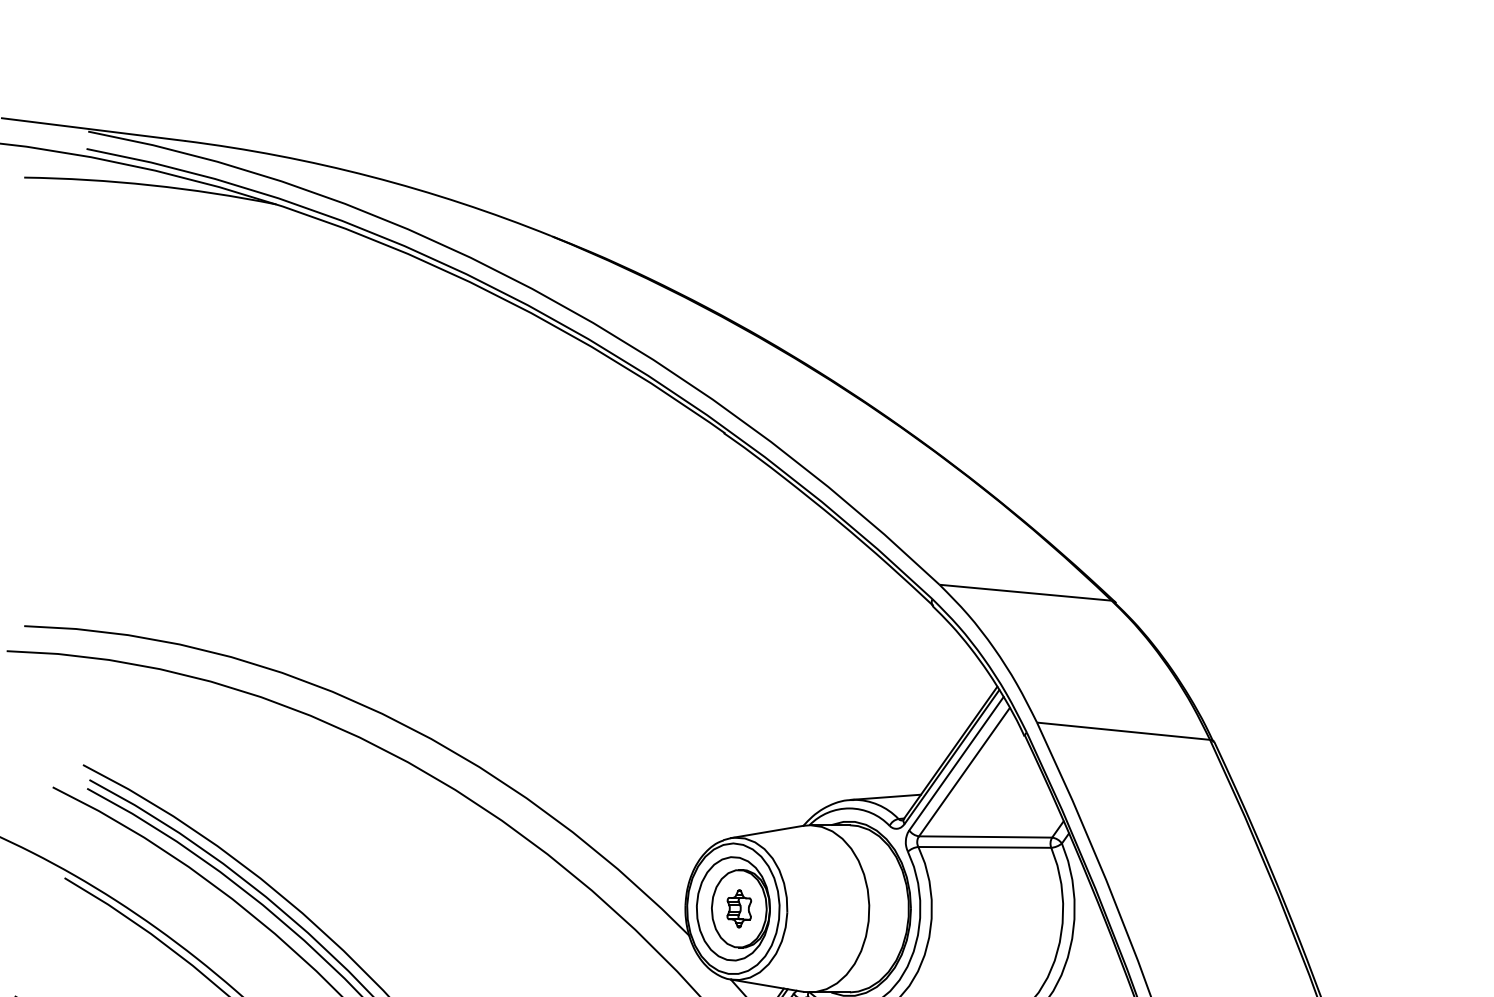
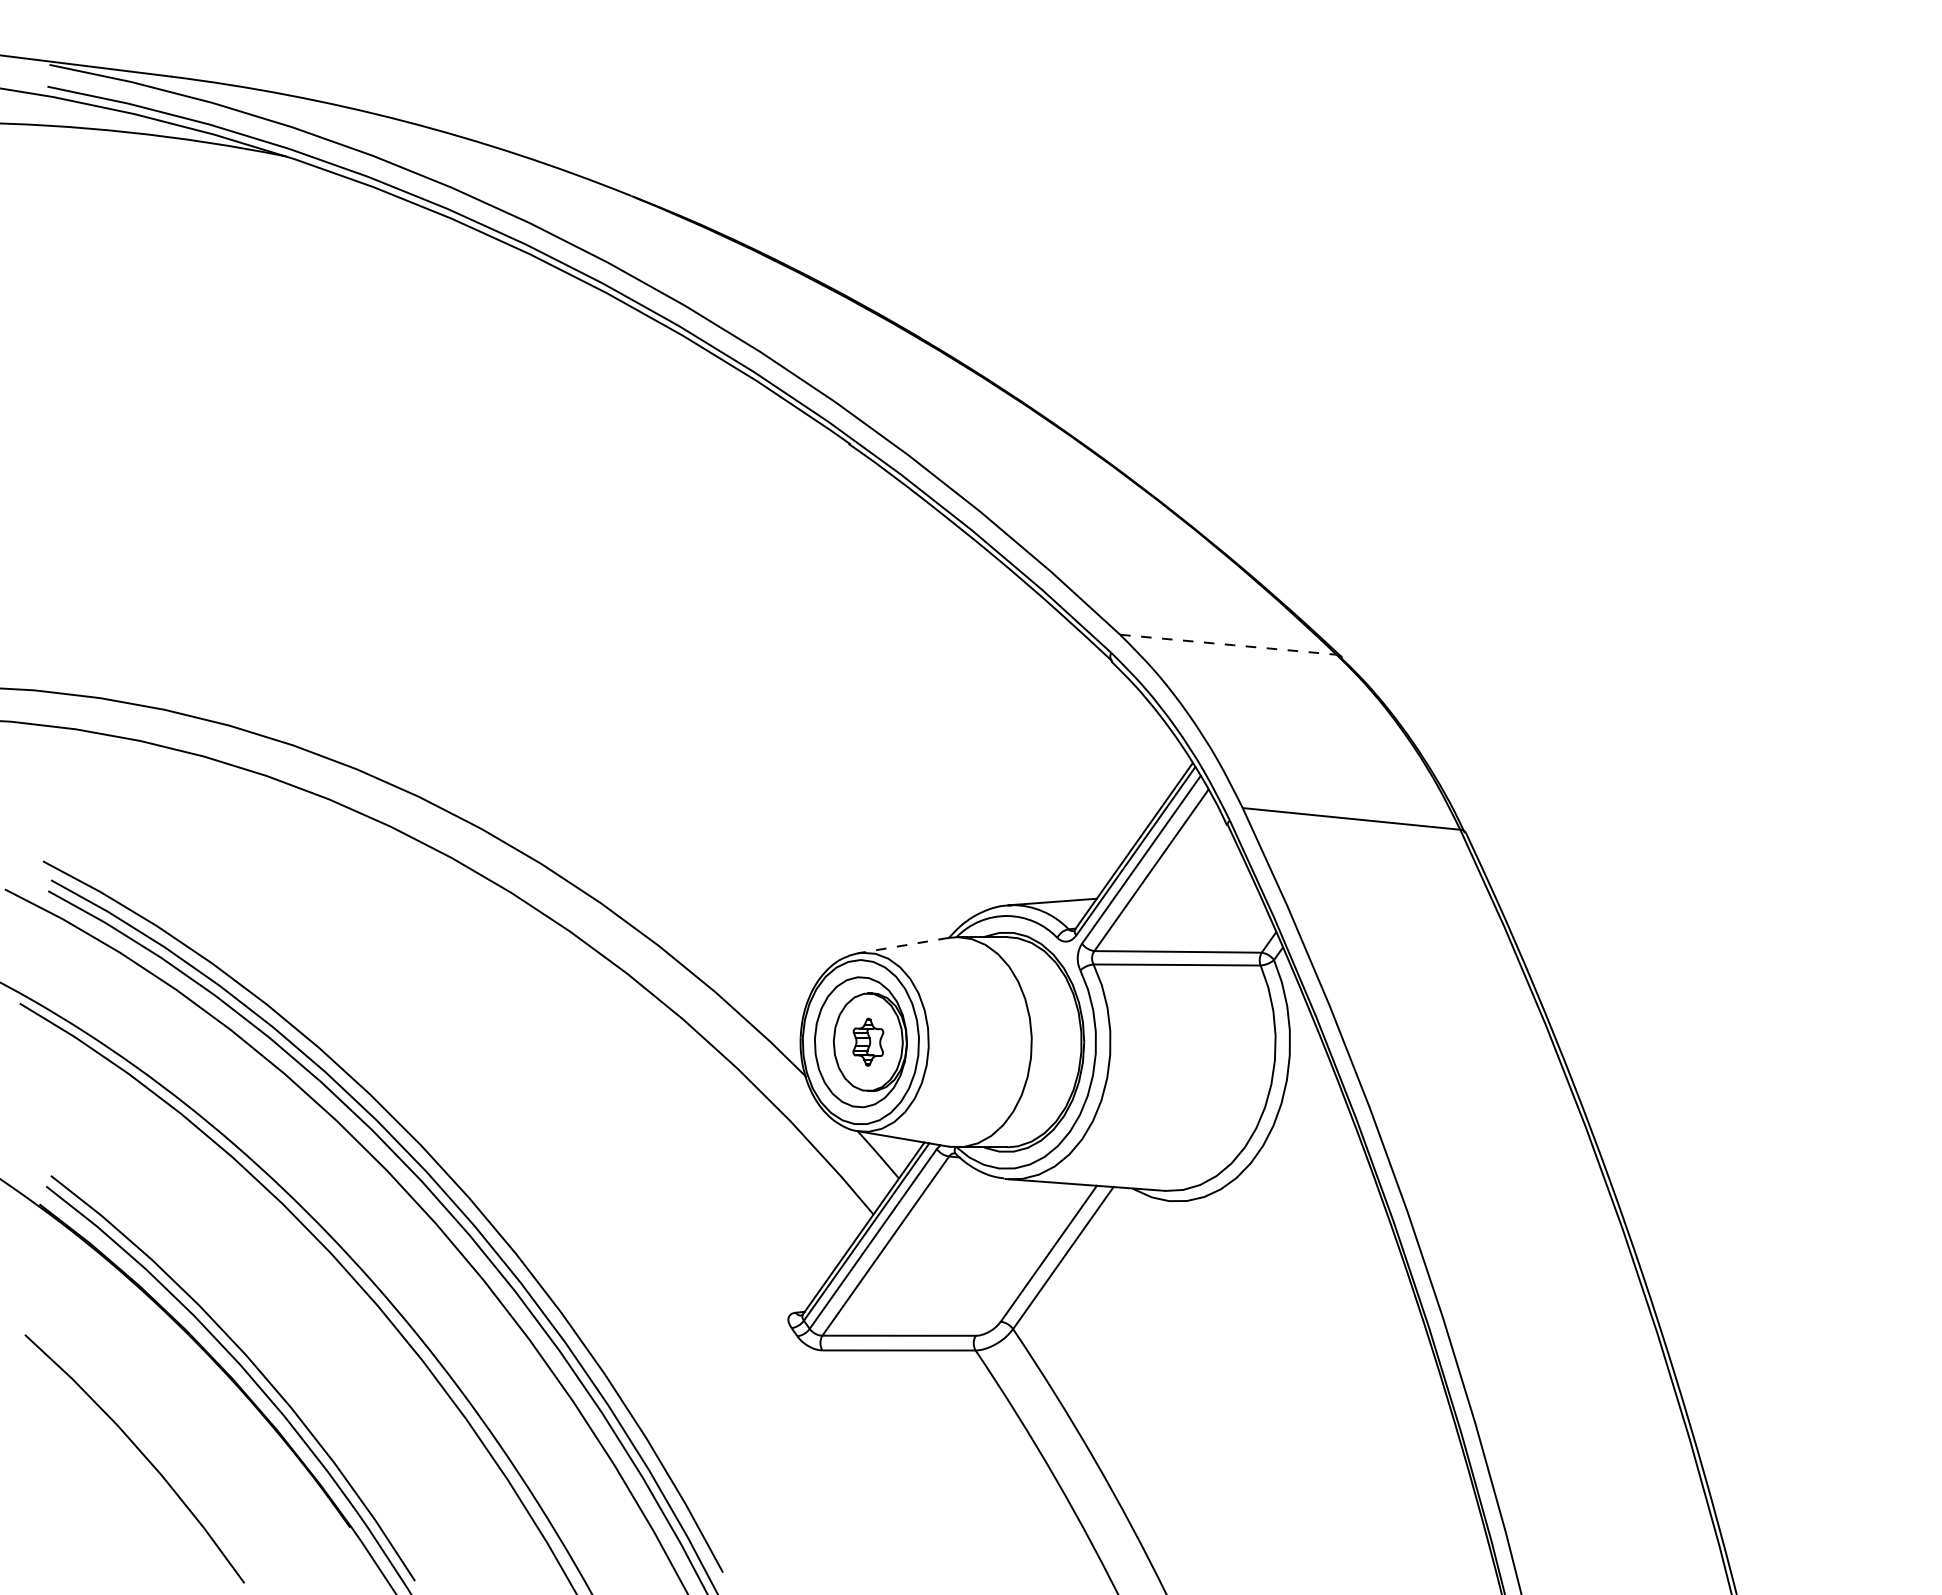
line: (1026, 592) -> (1229, 644), solid -> dashed
line: (766, 831) -> (902, 945), solid -> dashed

